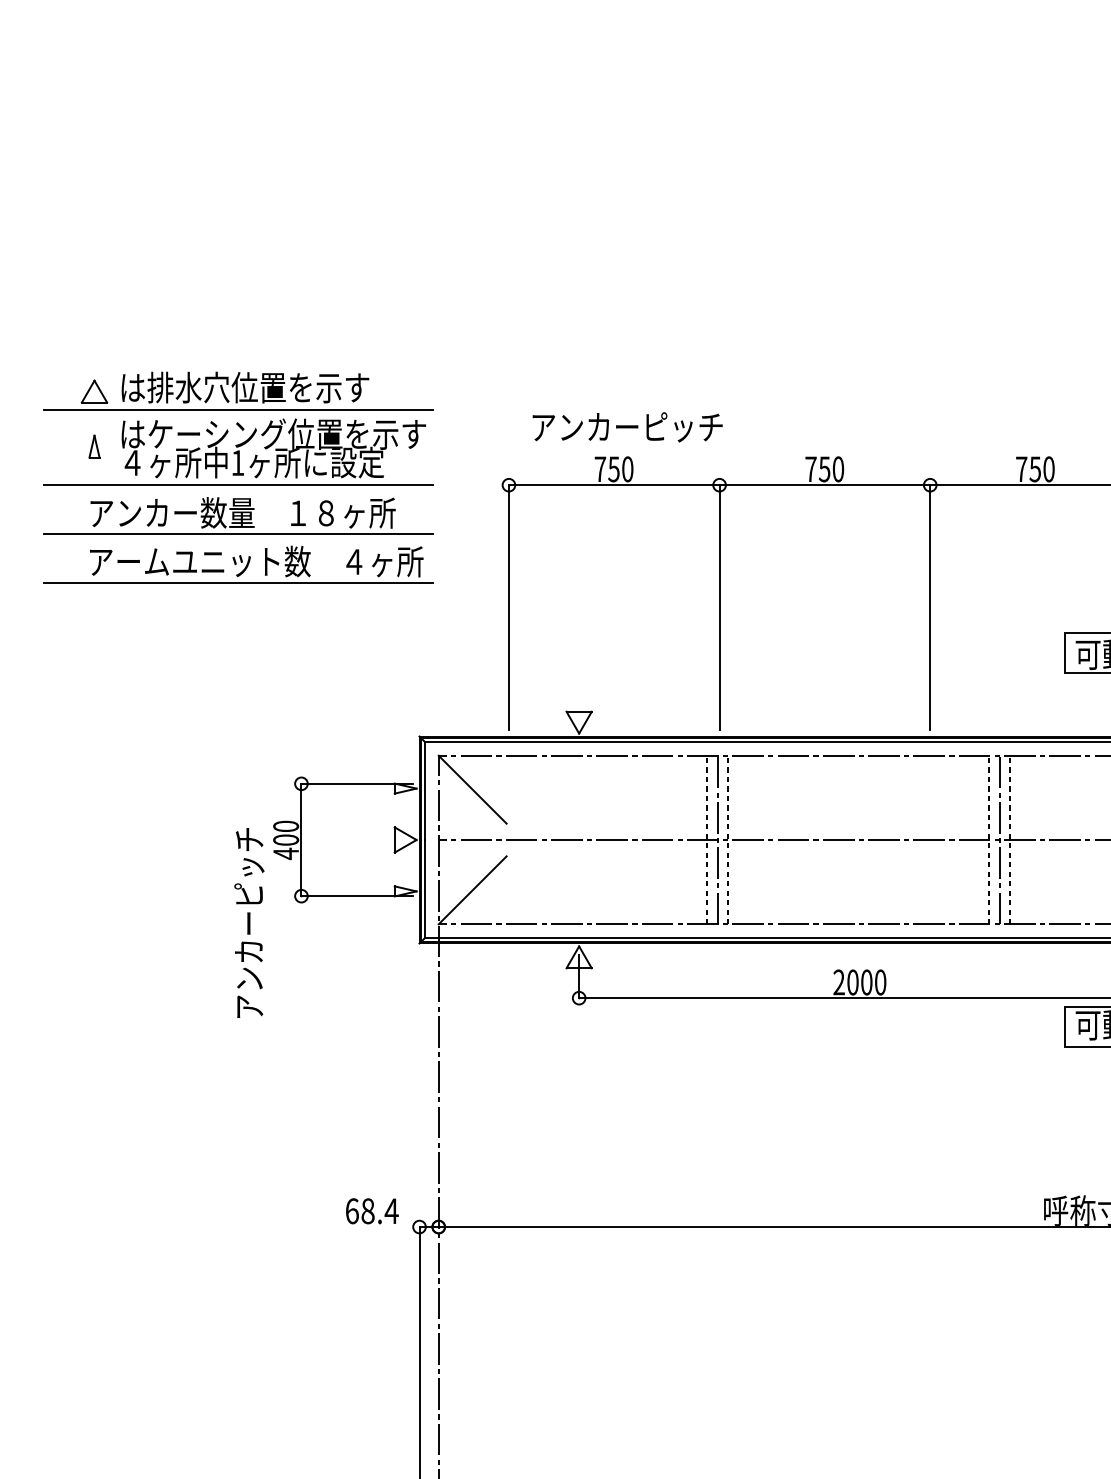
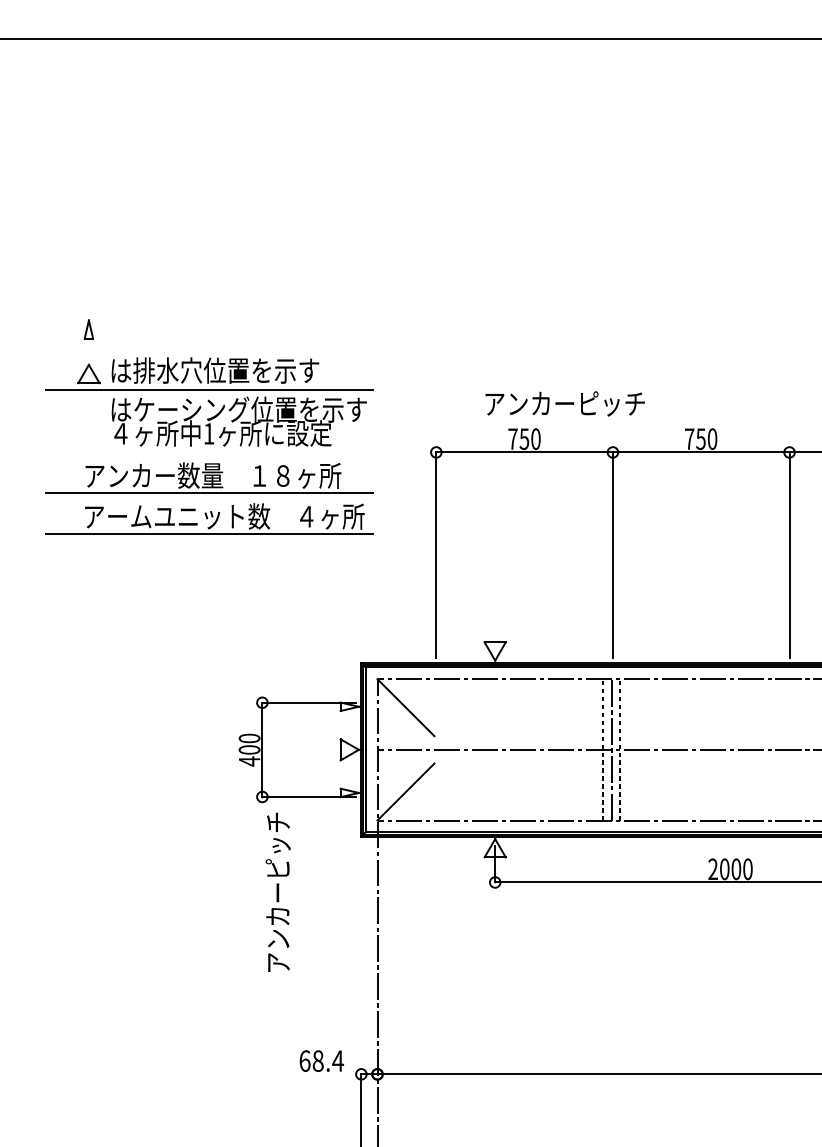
text: (627, 427) -> (565, 404), moved
part: (94, 446) -> (88, 329), moved
line: (238, 485) -> (209, 452), removed
text: (249, 922) -> (278, 891), moved

